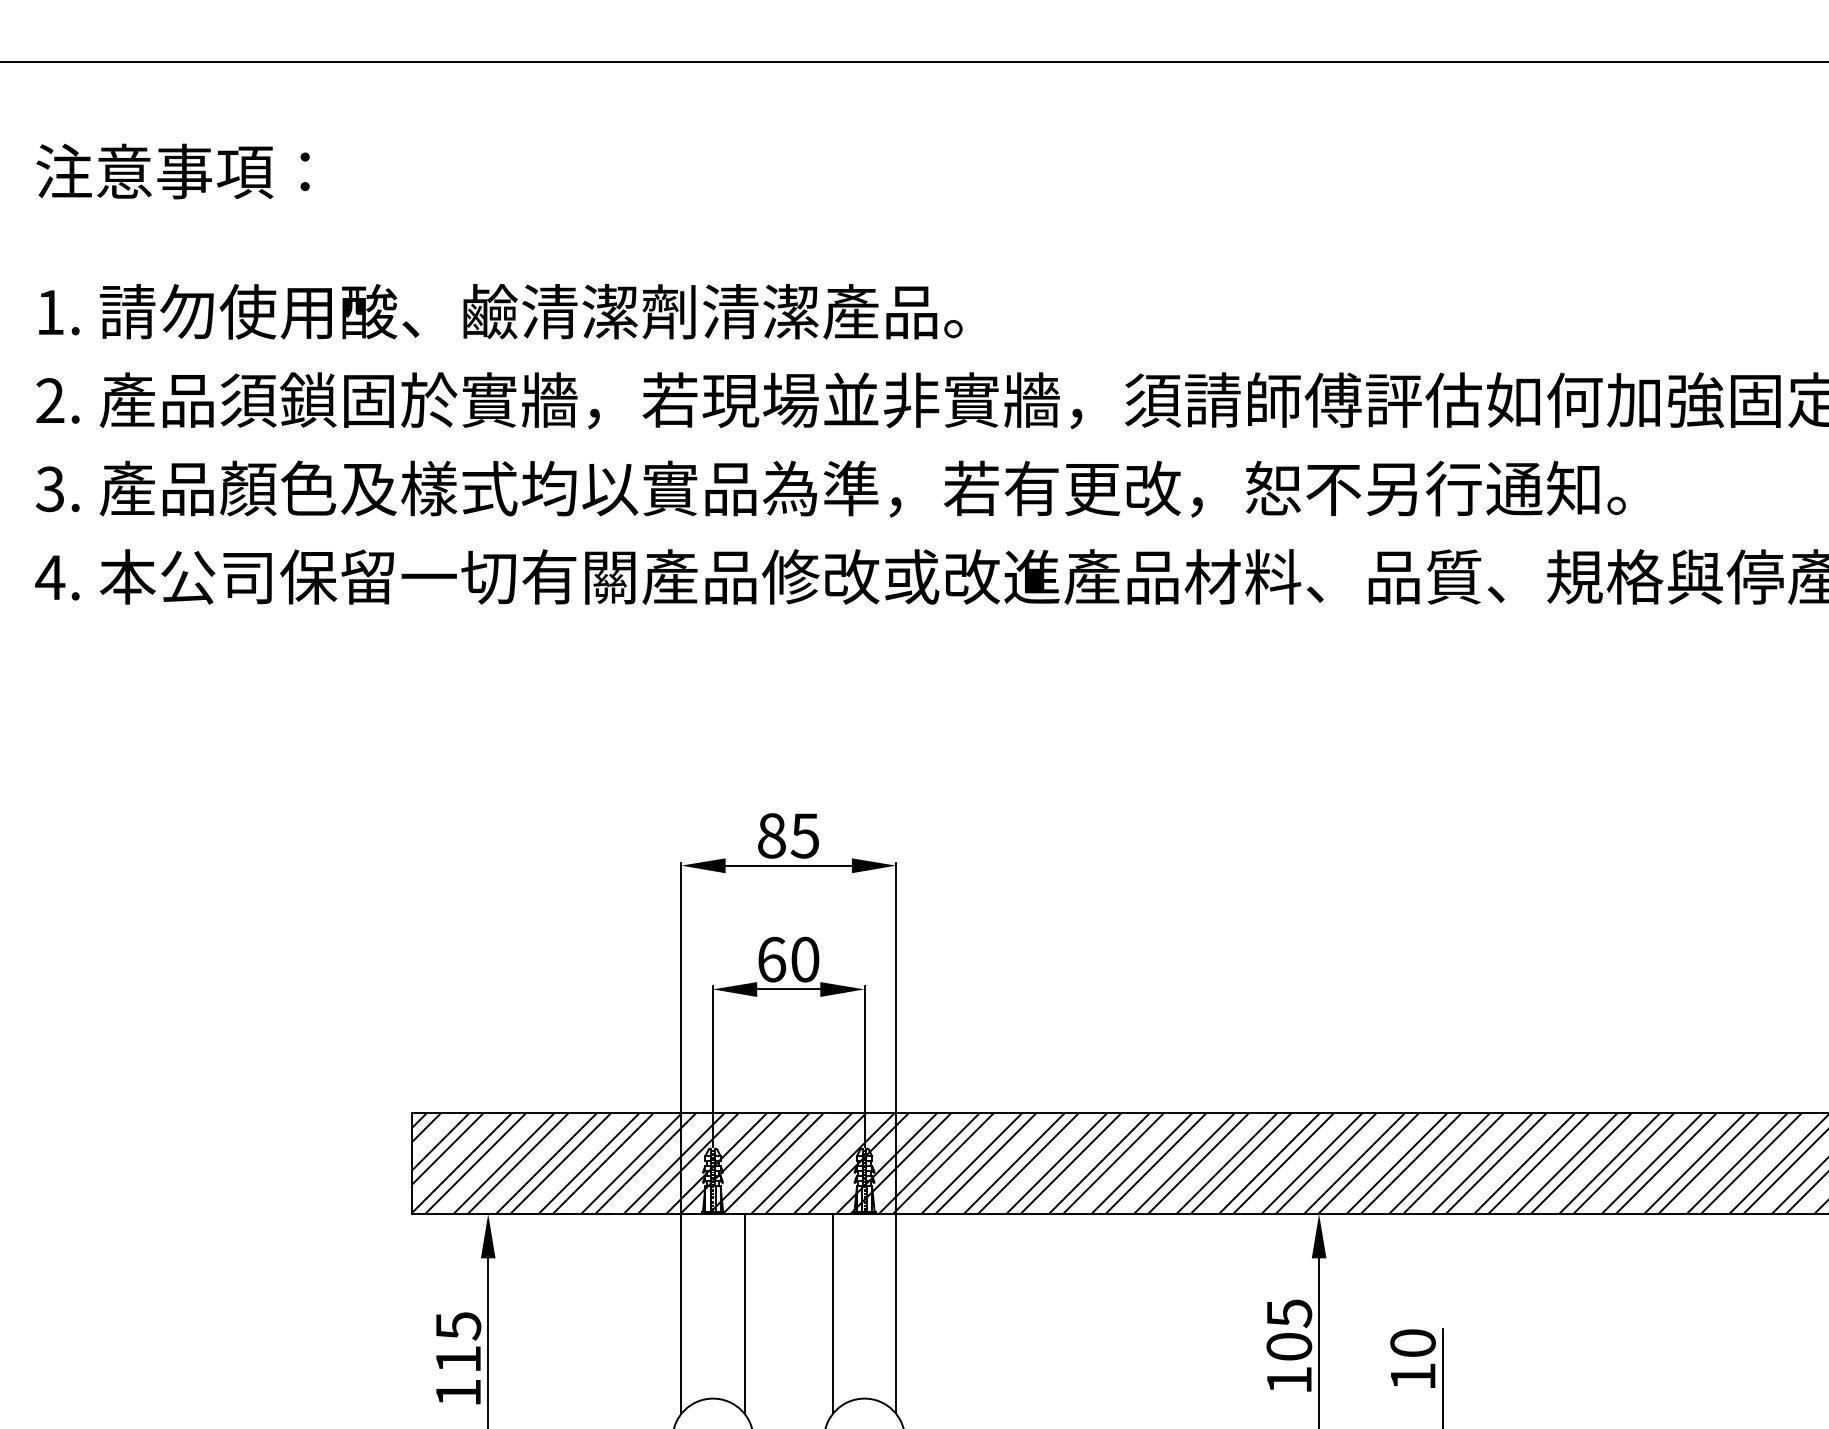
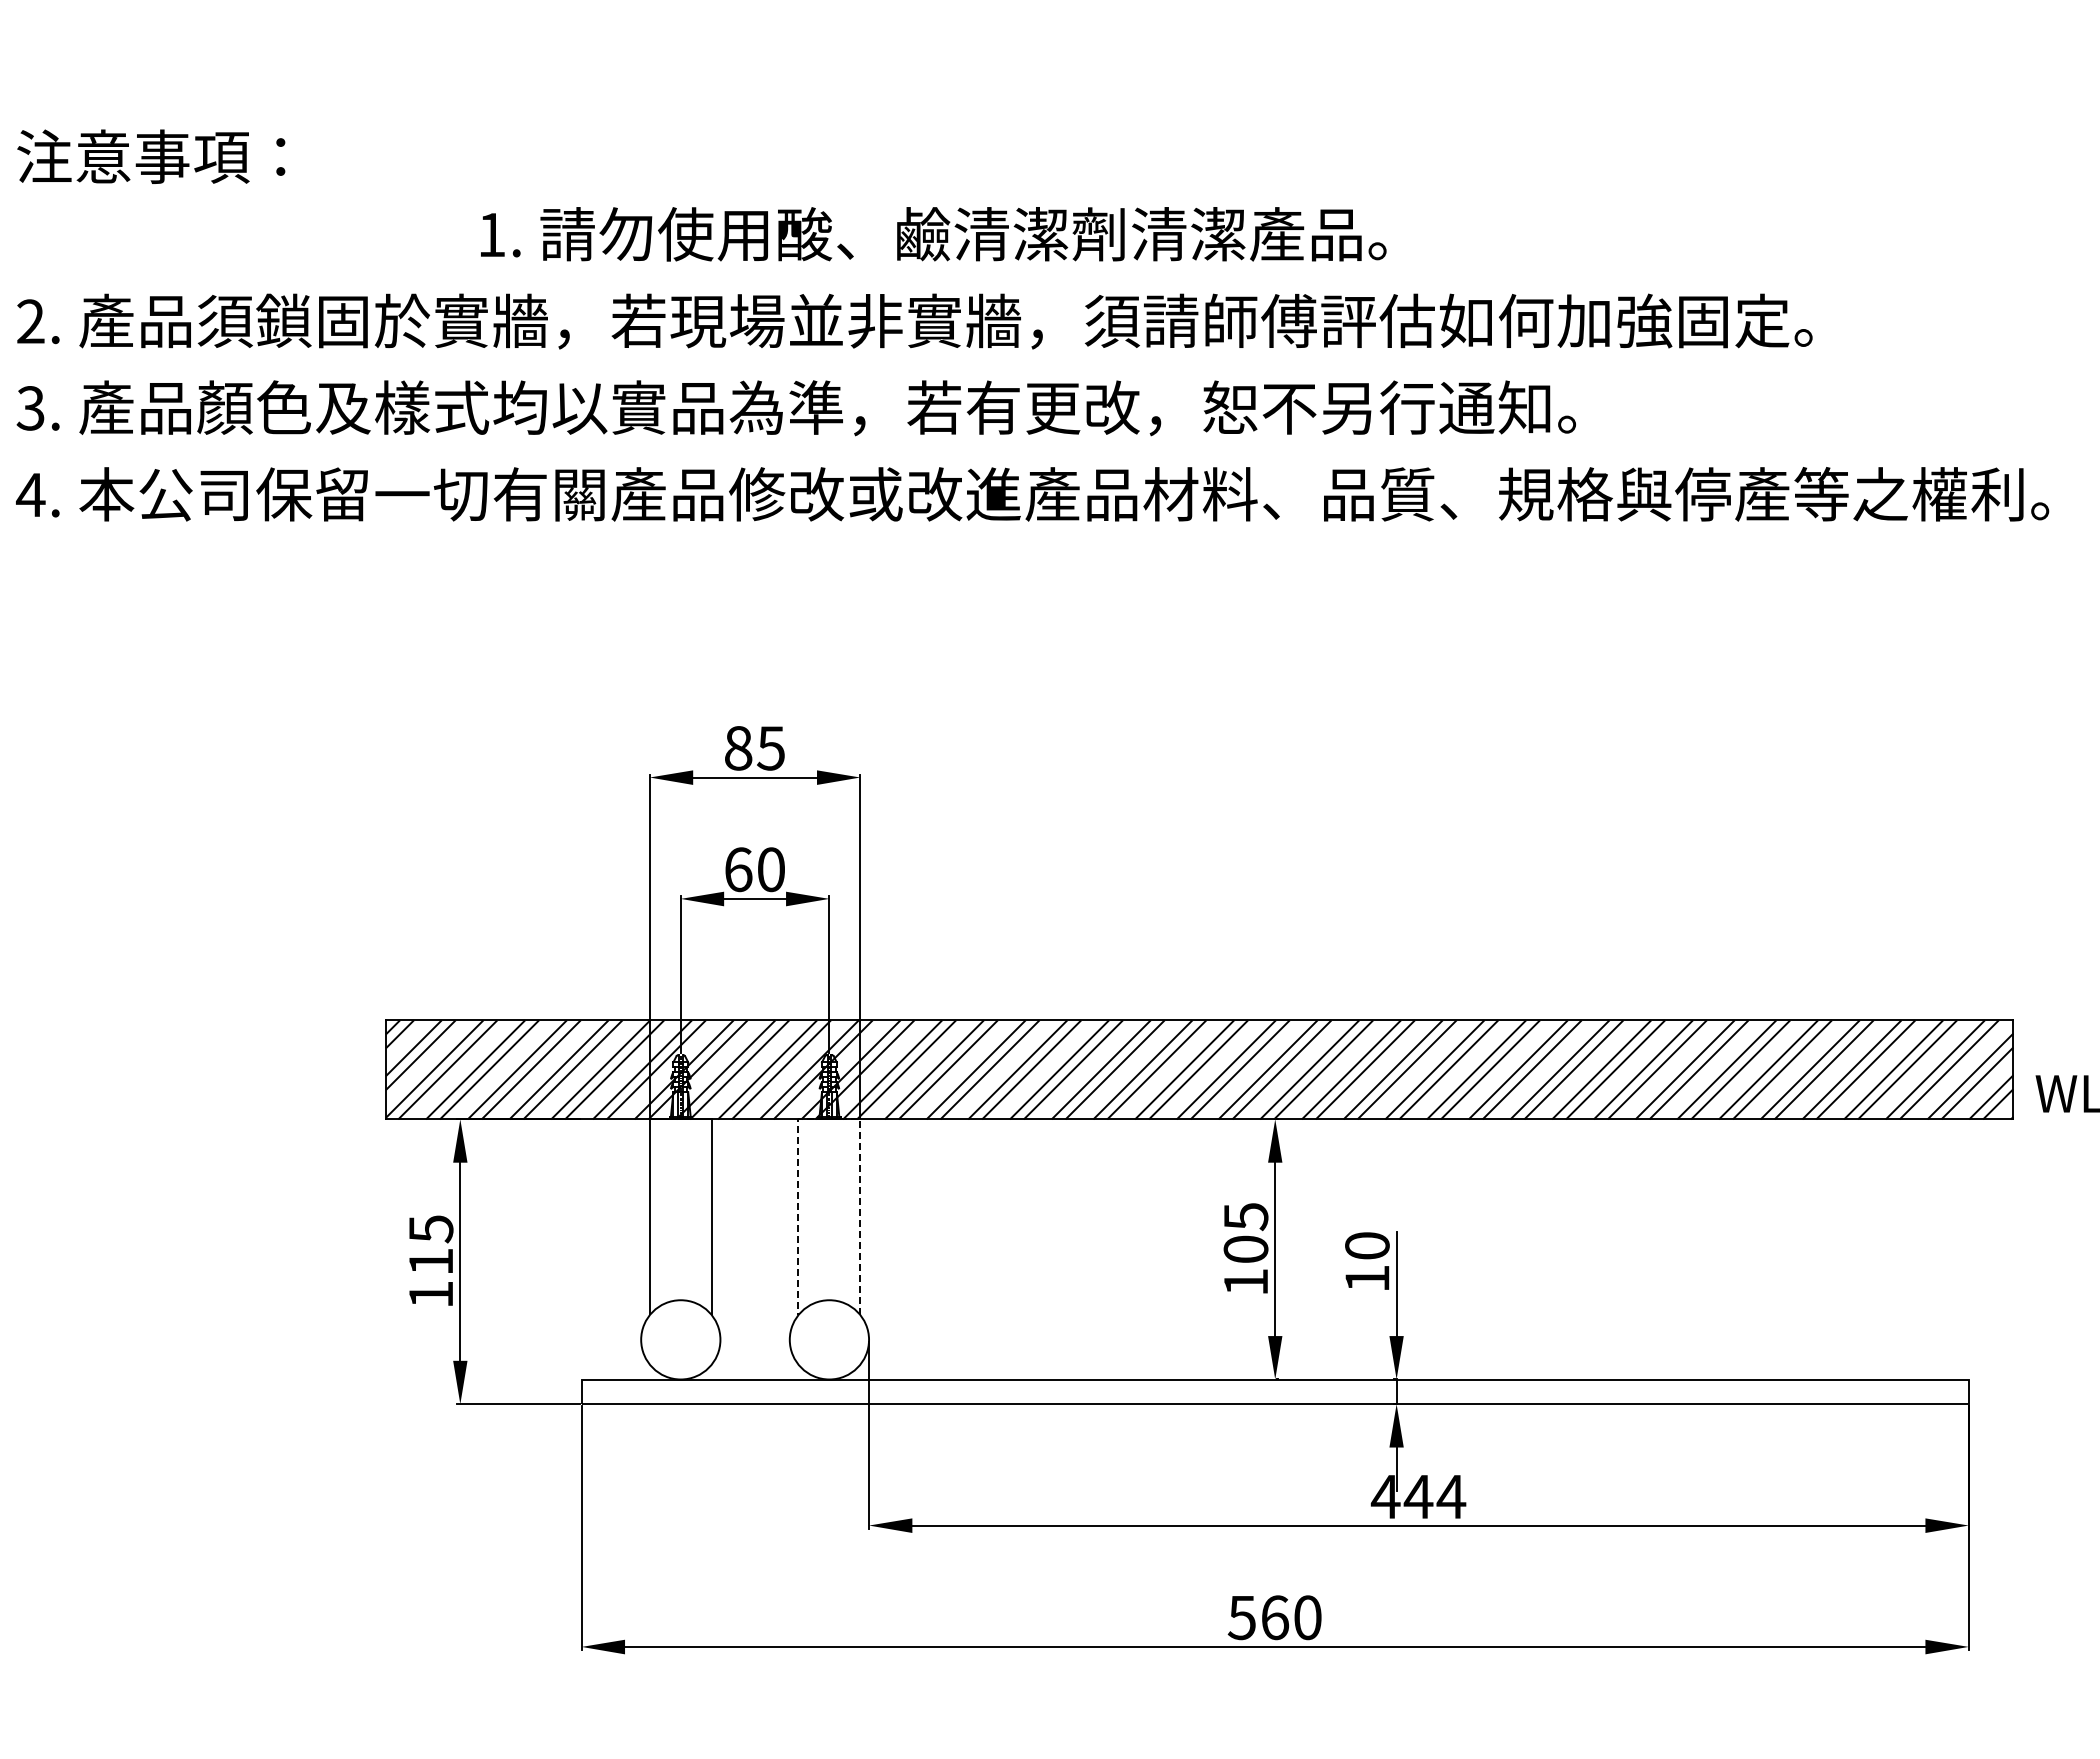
text: (173, 171) -> (151, 156), moved
text: (500, 311) -> (933, 234), moved
line: (864, 1214) -> (829, 1119), solid -> dashed

